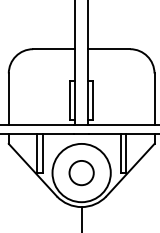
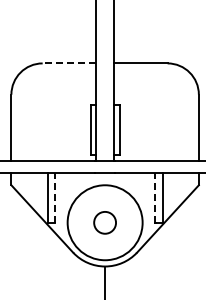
line: (53, 49) -> (69, 63), solid -> dashed
line: (43, 153) -> (55, 197), solid -> dashed
line: (120, 153) -> (155, 197), solid -> dashed
circle: (81, 172) -> (104, 222), size x0.7

